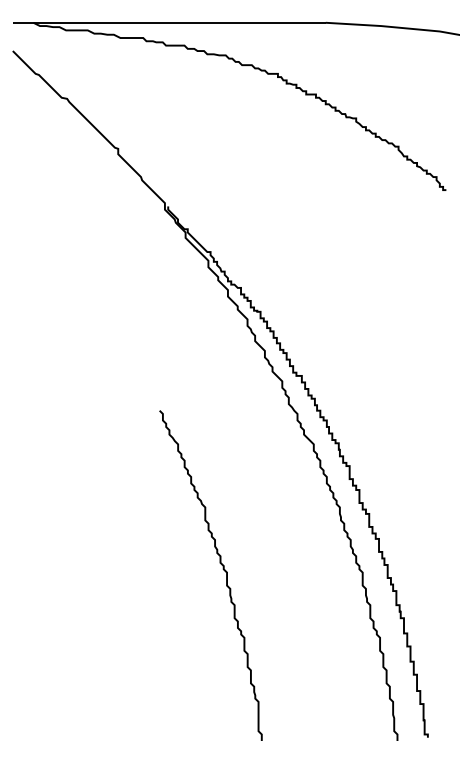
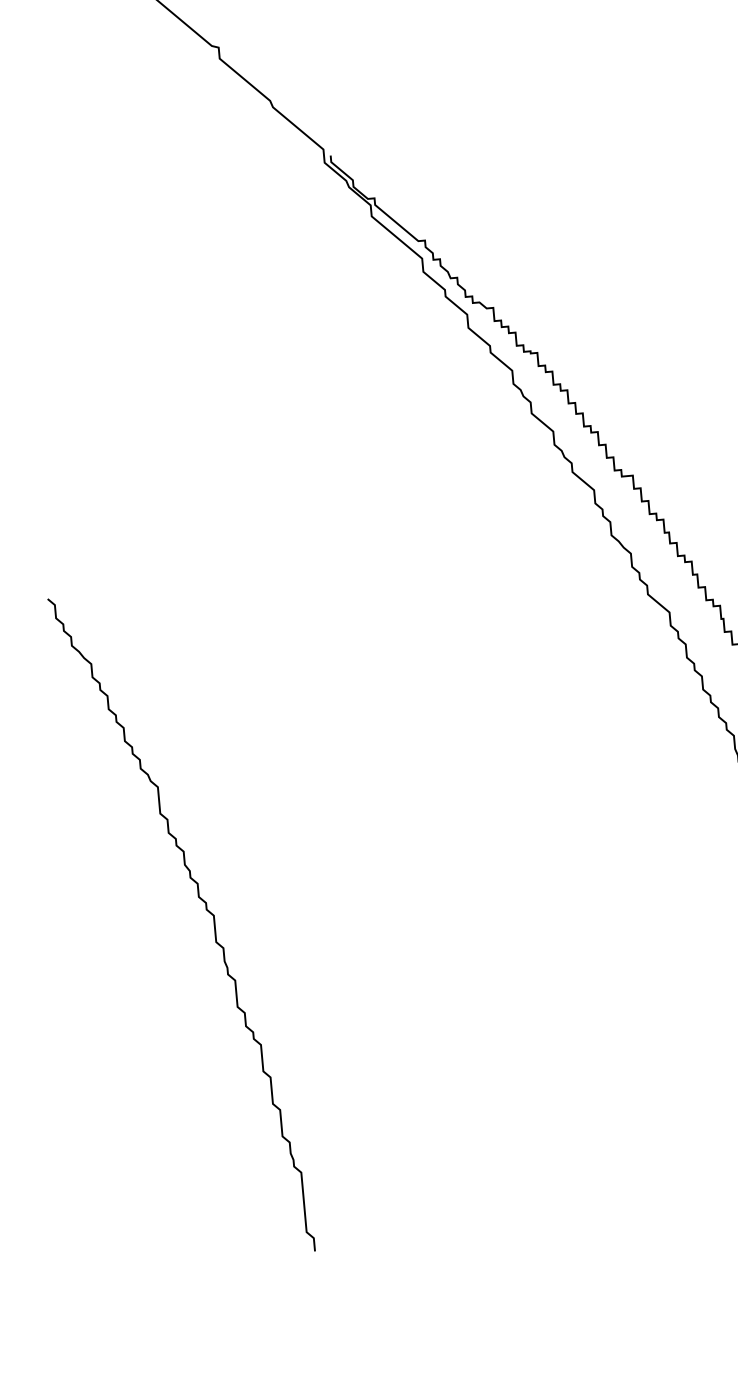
curve: (222, 569) -> (204, 910), moved

